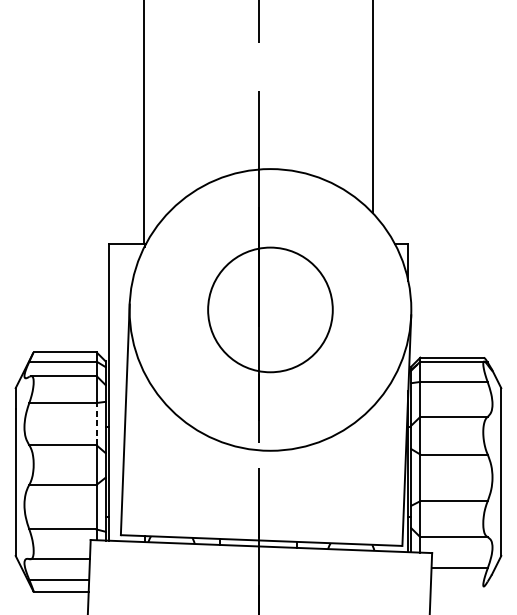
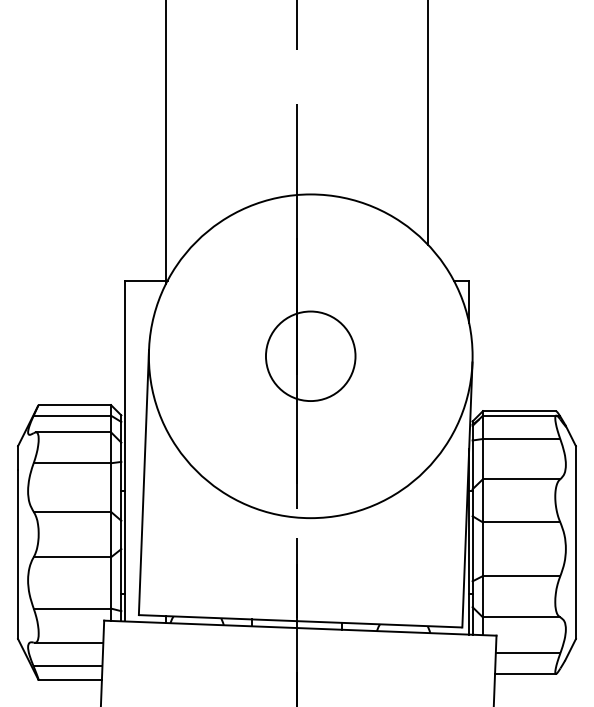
circle: (270, 310) -> (310, 356), size x0.62
line: (97, 424) -> (111, 487), dashed -> solid
line: (457, 586) -> (525, 674), added

